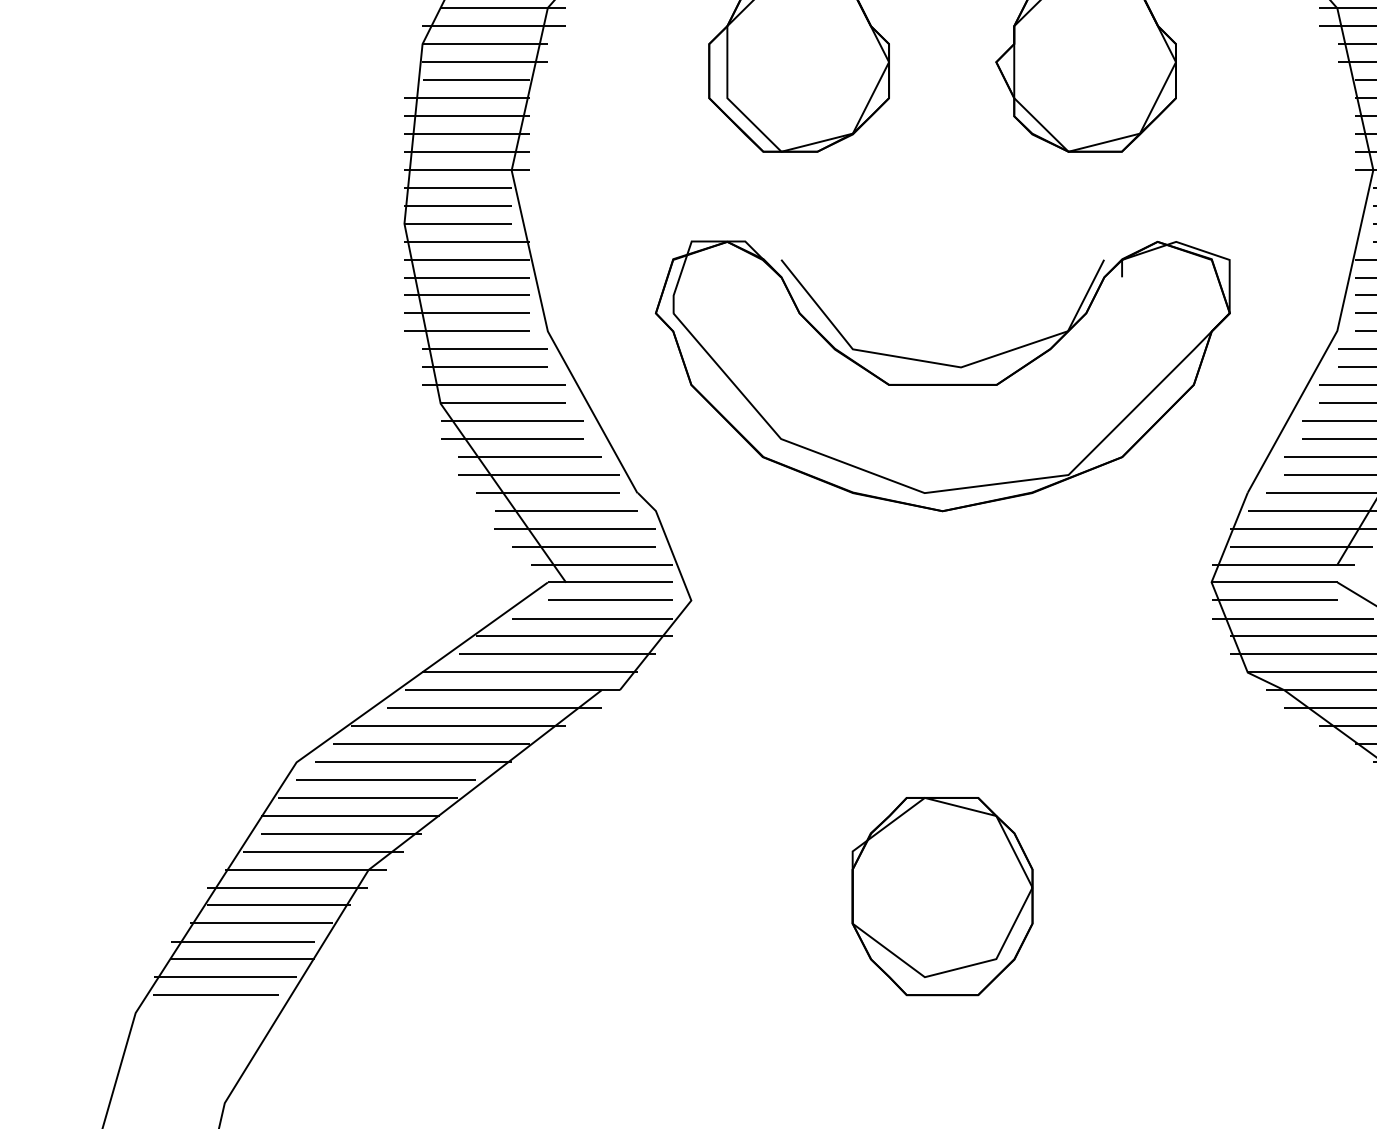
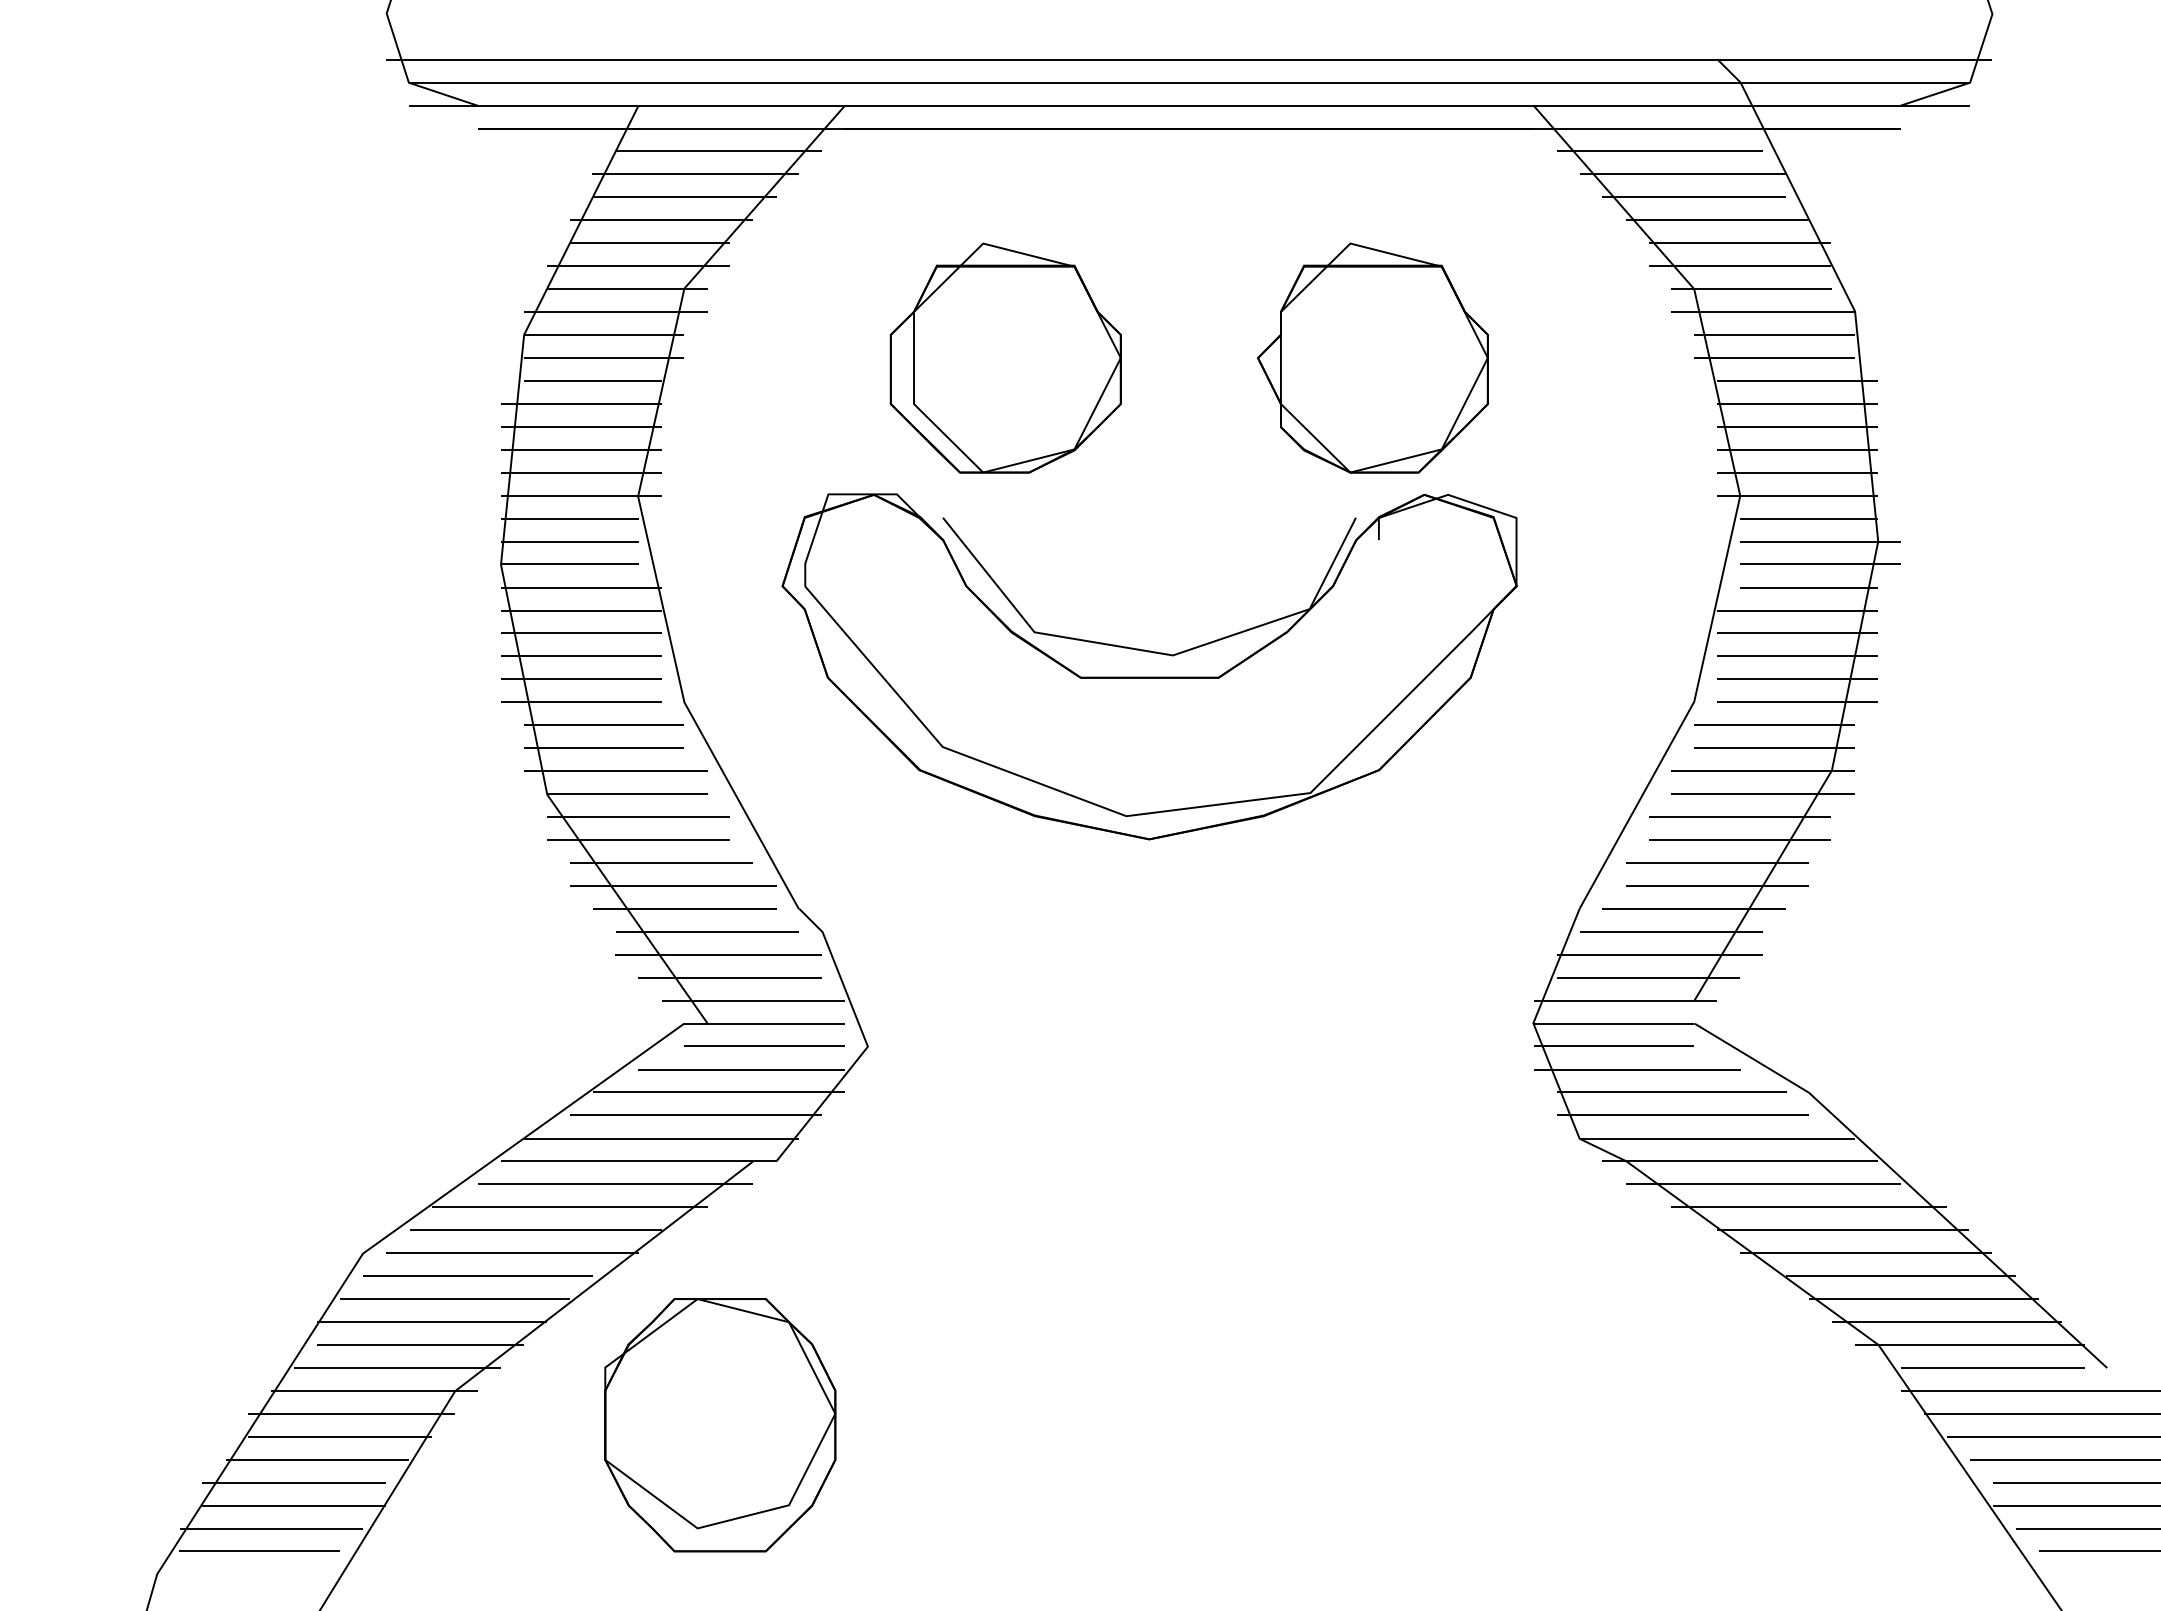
part: (942, 383) -> (1149, 676), moved
part: (942, 896) -> (720, 1425), moved

